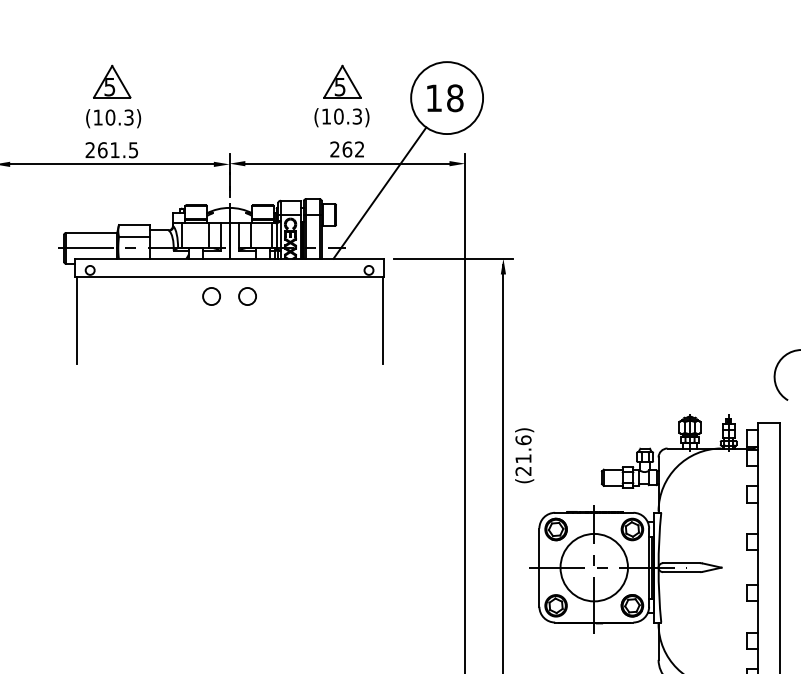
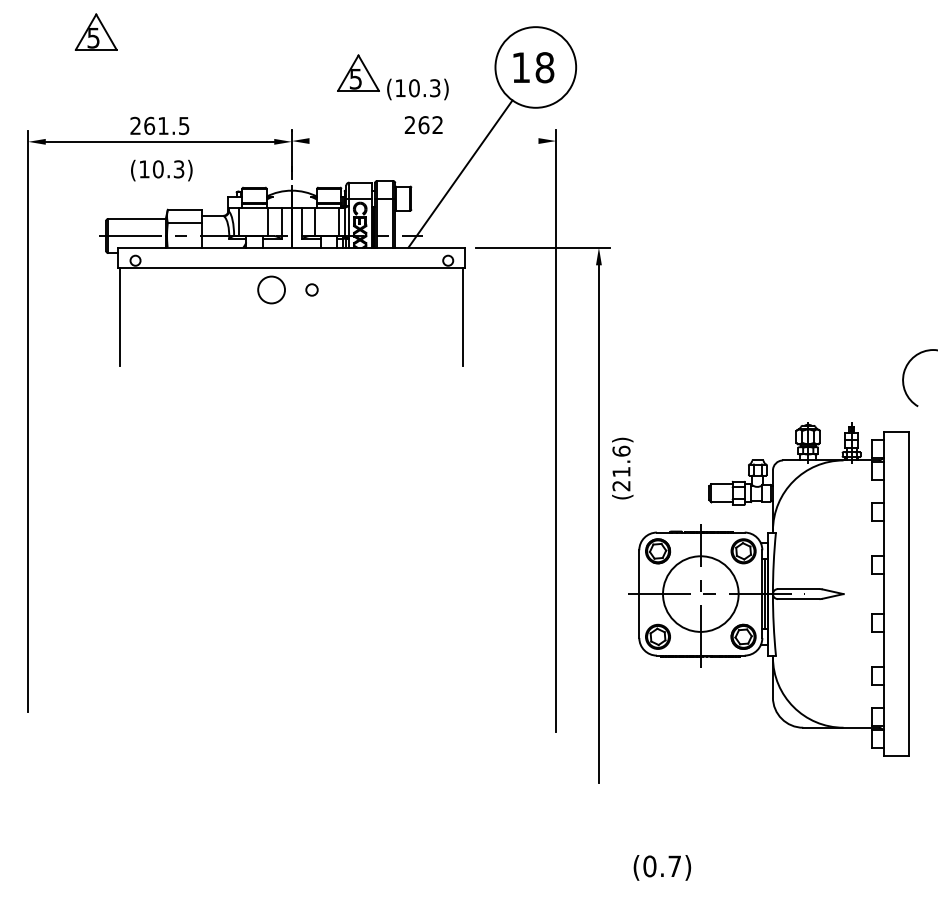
part: (111, 81) -> (95, 31), moved
part: (342, 81) -> (358, 72), moved
text: (113, 118) -> (161, 170), moved
line: (346, 164) -> (423, 141), removed
circle: (211, 296) -> (271, 289), size x1.4
circle: (247, 296) -> (311, 289), size x0.6

